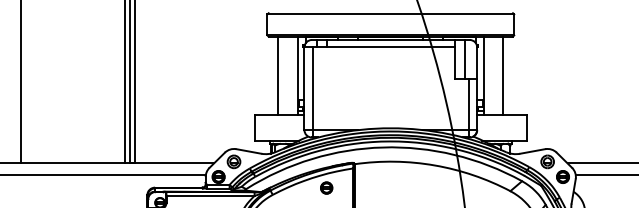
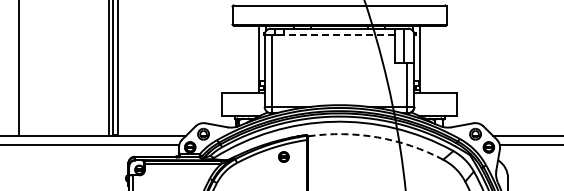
line: (390, 47) -> (339, 35), solid -> dashed
line: (278, 75) -> (242, 59), removed
line: (503, 75) -> (437, 59), removed
arc: (434, 165) -> (377, 137), solid -> dashed

